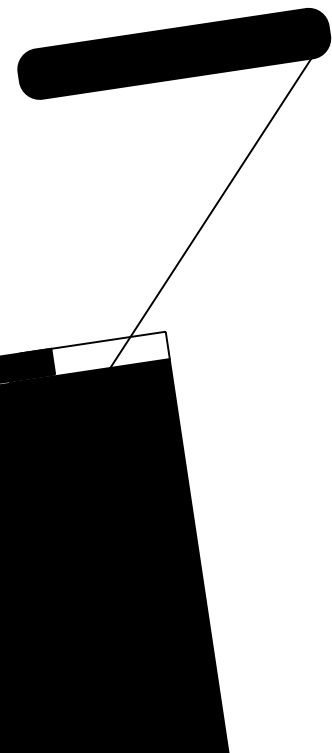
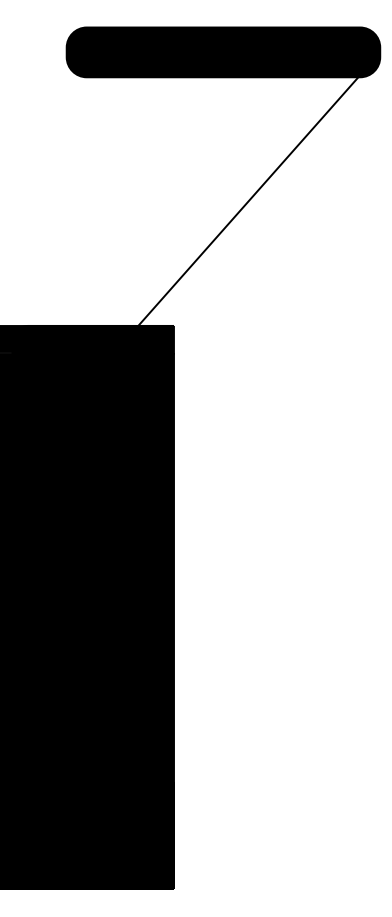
fill: (87, 357) -> (92, 339), added

